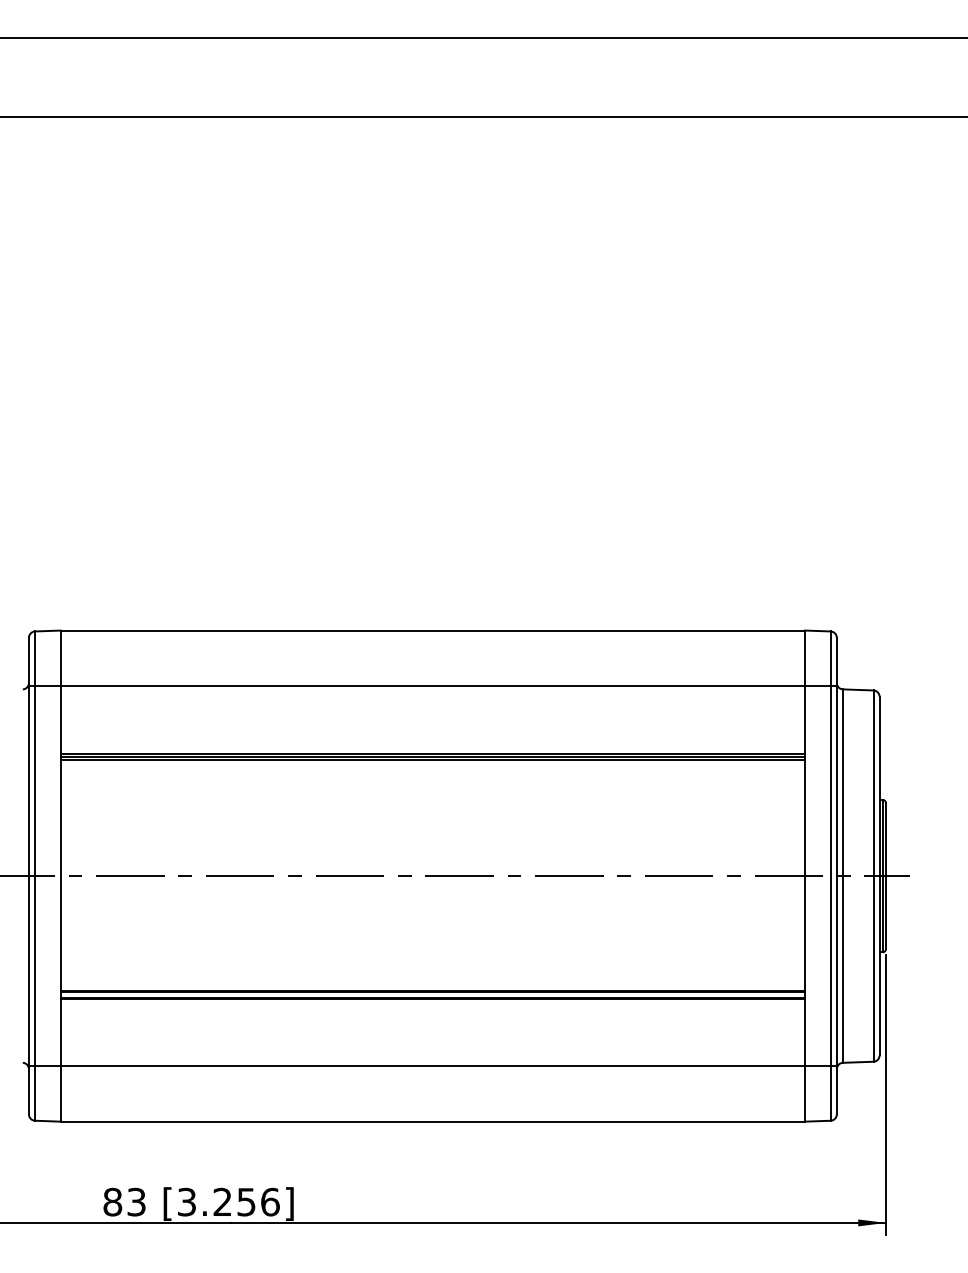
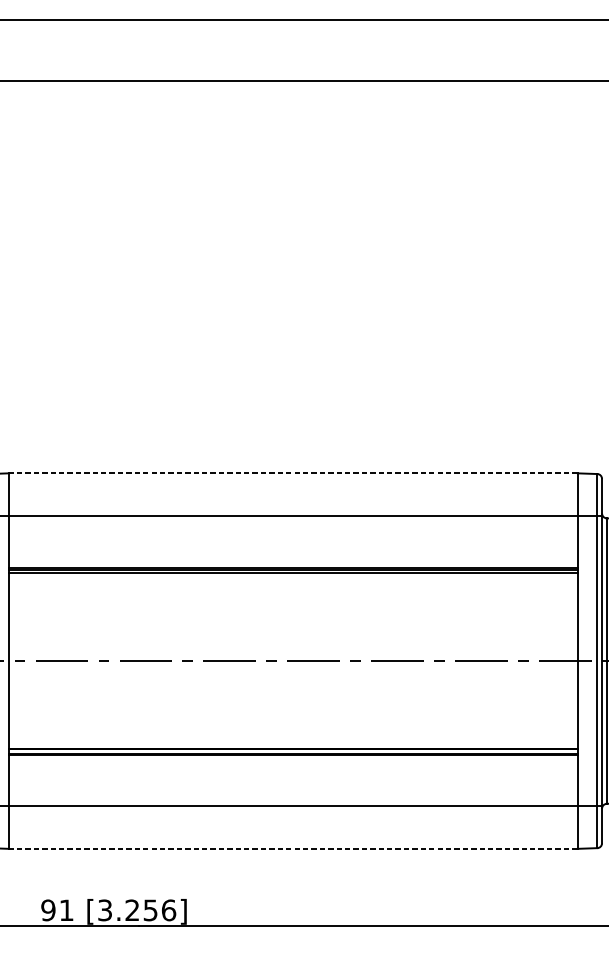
line: (433, 630) -> (293, 473), solid -> dashed
line: (433, 1121) -> (293, 848), solid -> dashed
text: (124, 1201) -> (57, 909), 83 -> 91

